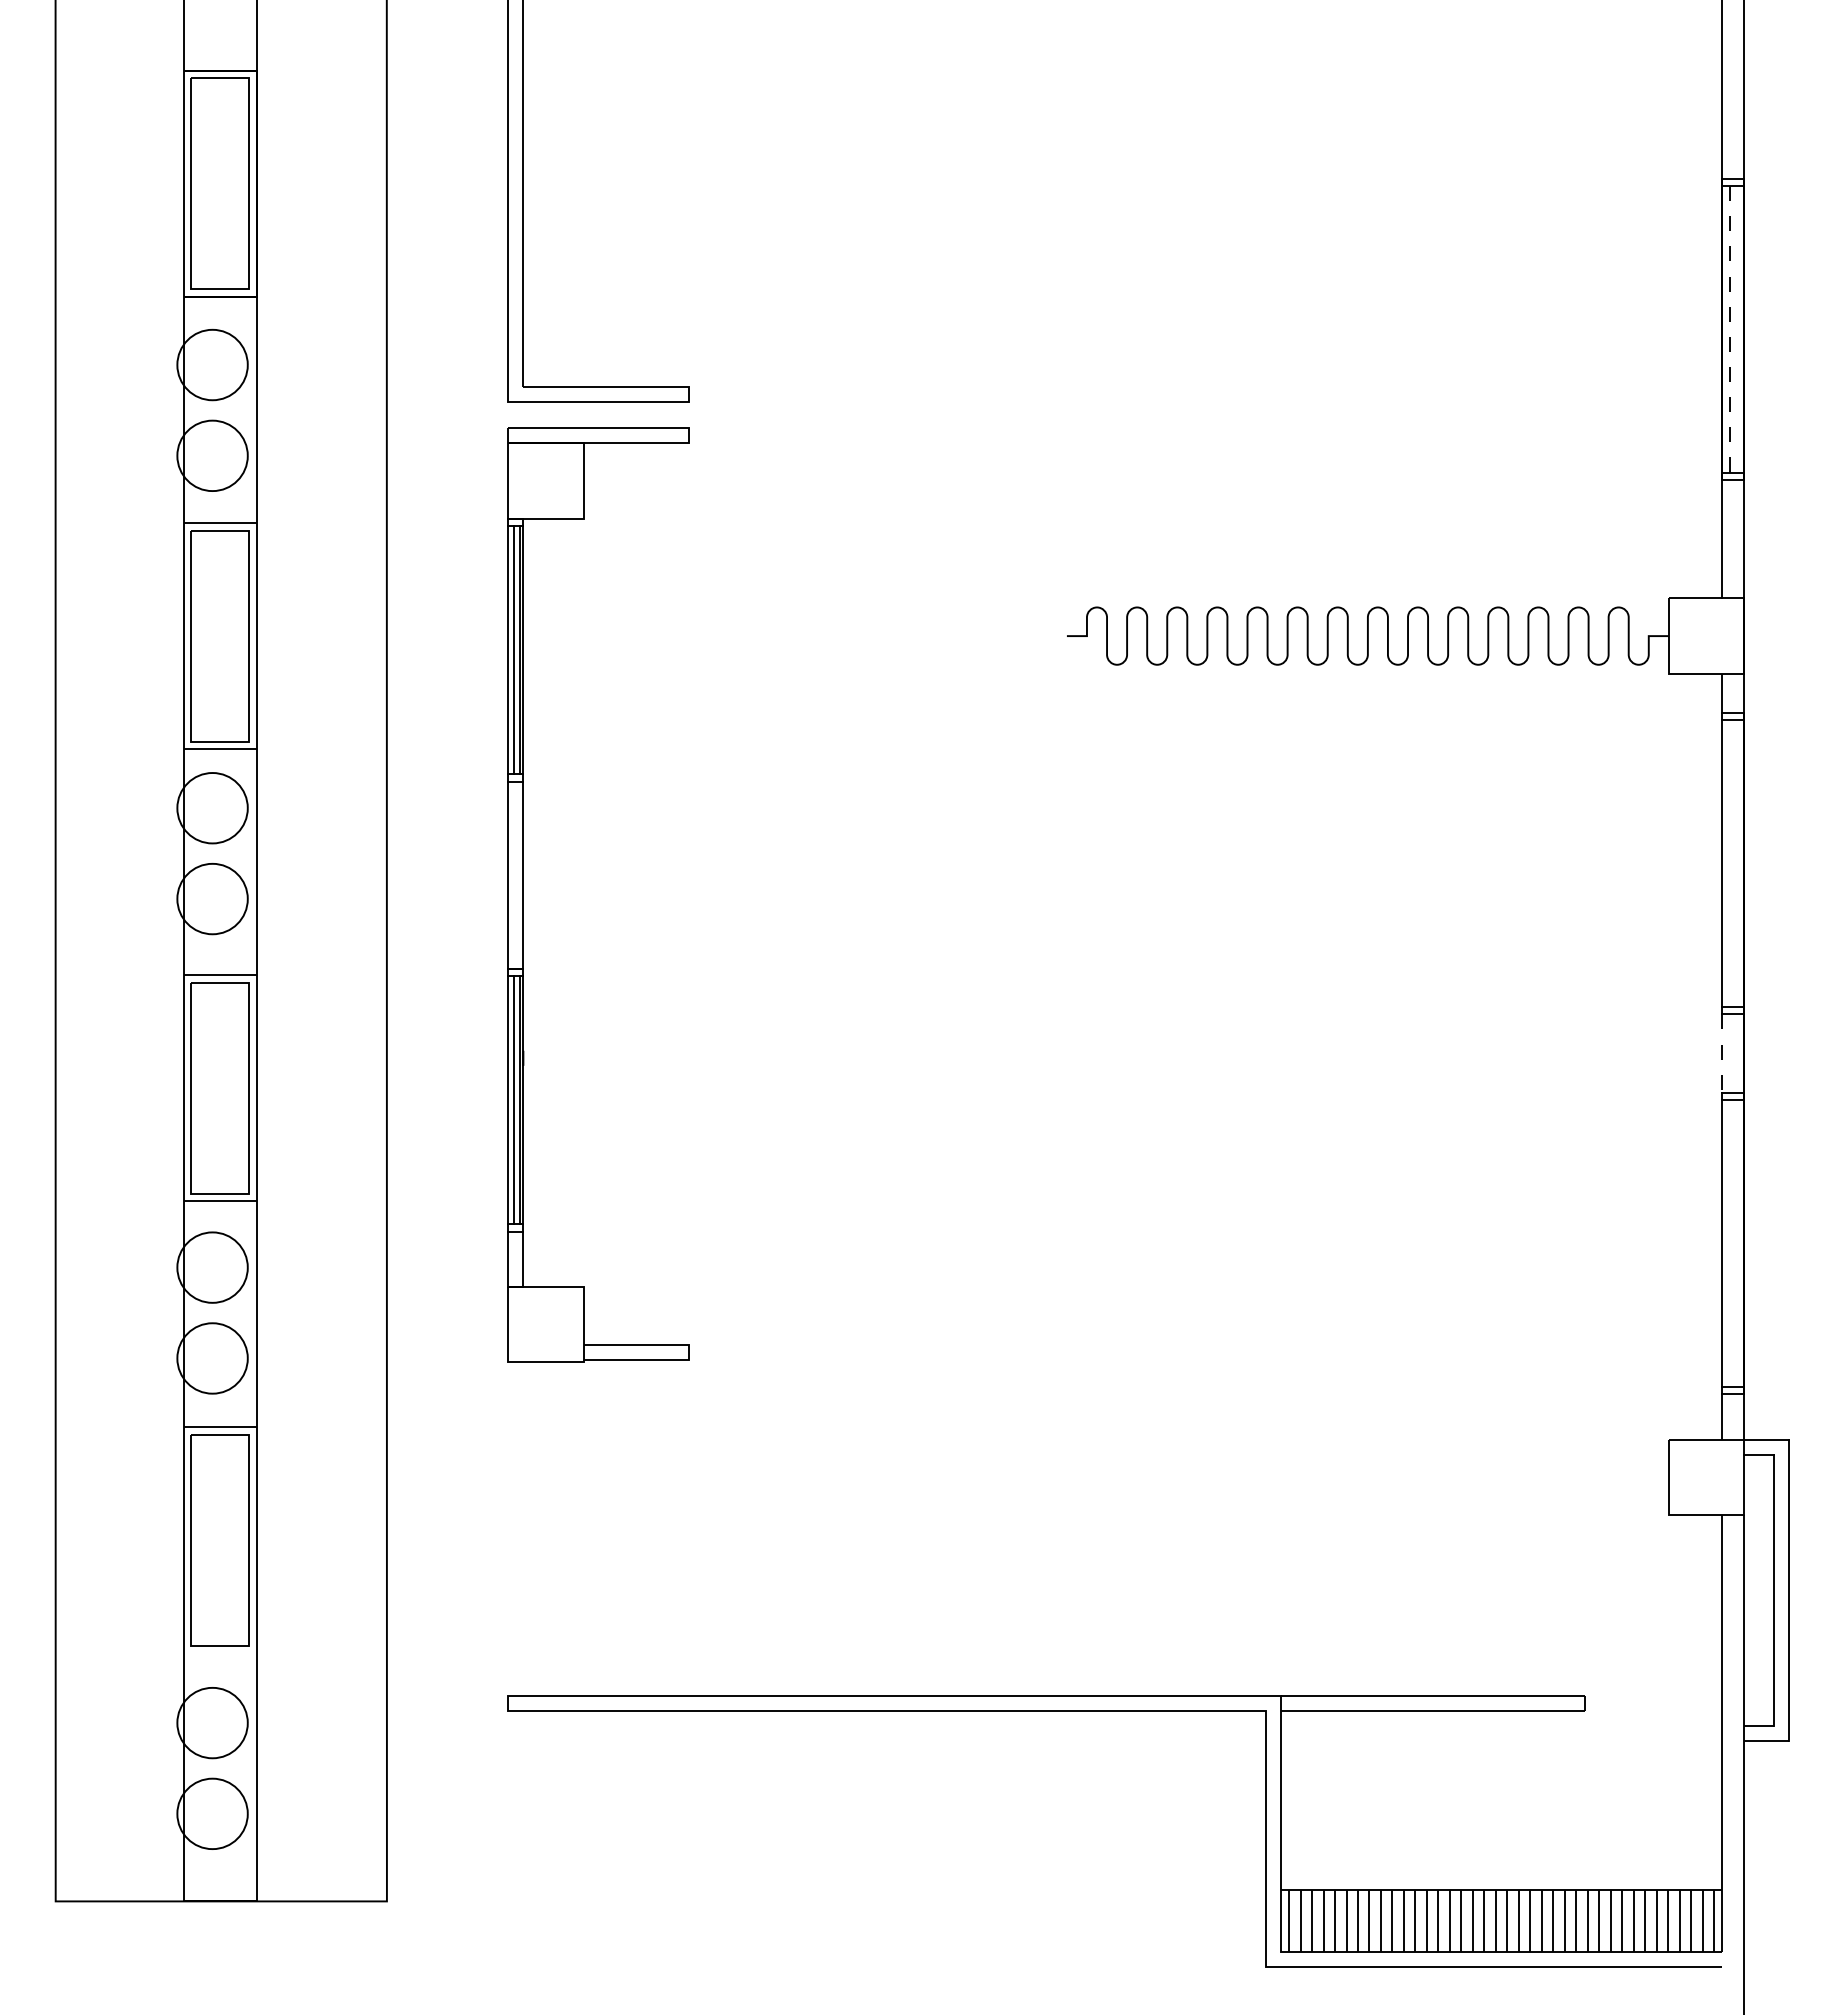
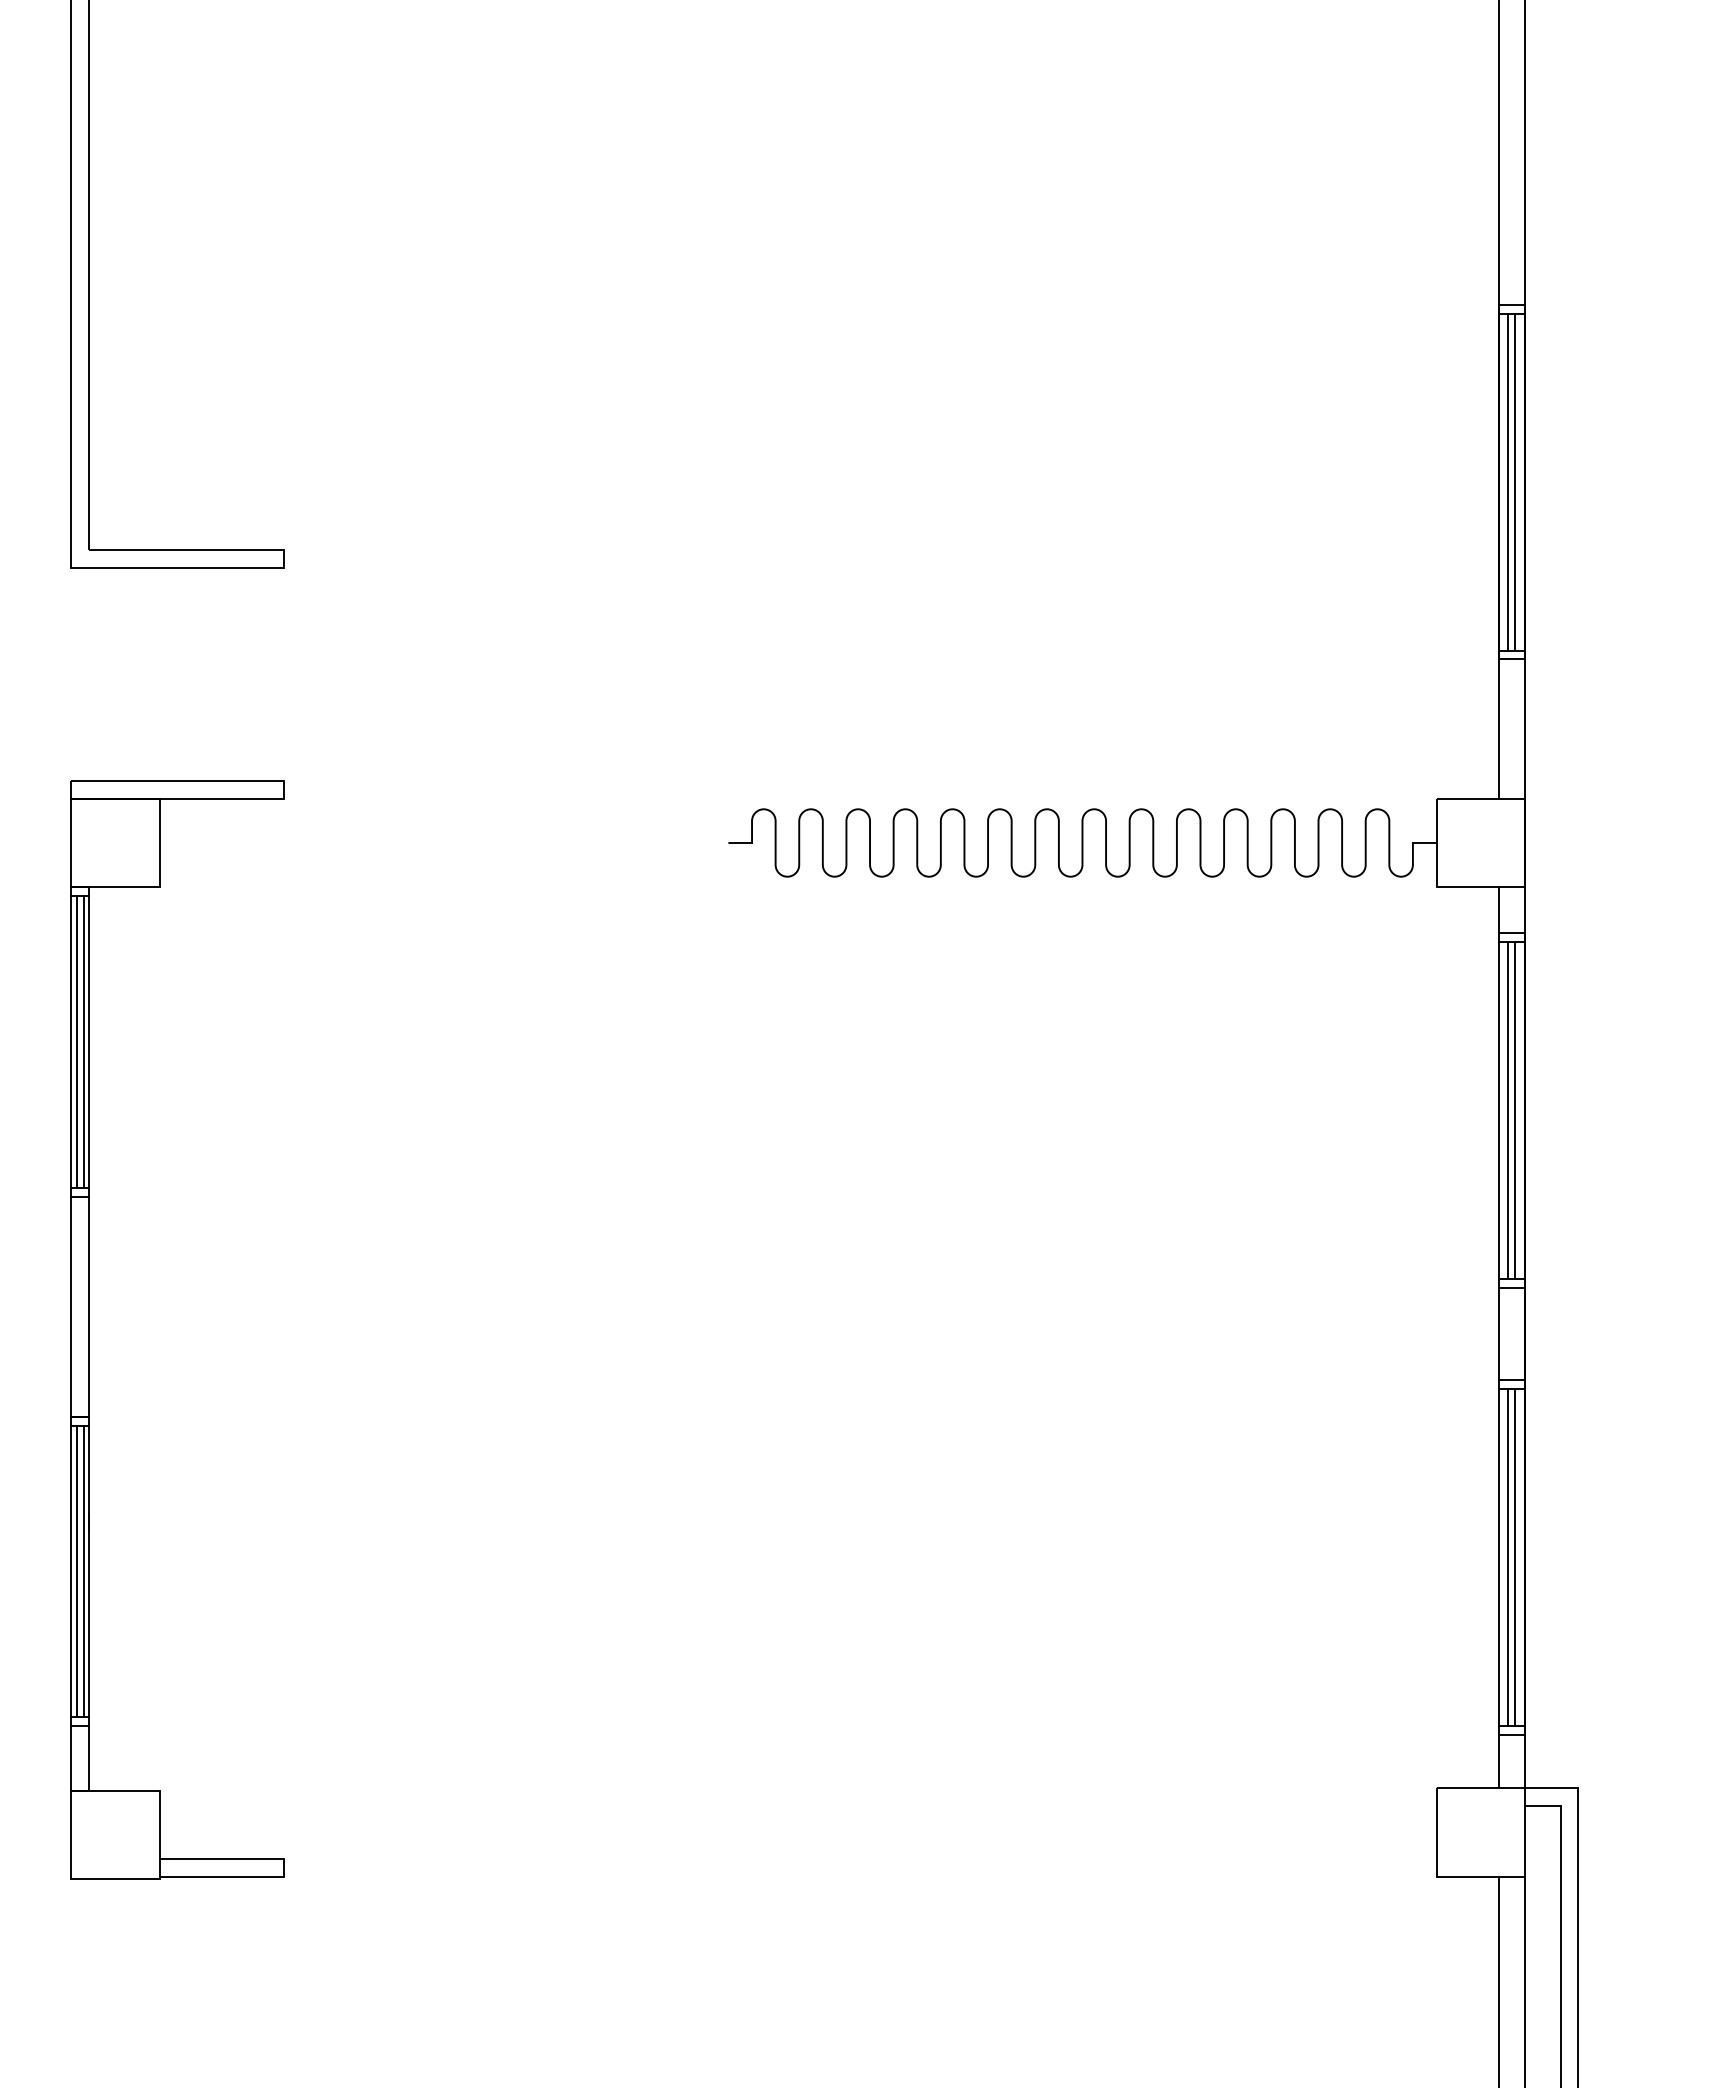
line: (1729, 328) -> (1507, 481), dashed -> solid
line: (1735, 329) -> (1514, 482), added
line: (1729, 863) -> (1507, 1110), added
line: (1735, 863) -> (1514, 1110), added
part: (523, 894) -> (89, 1329), moved
line: (1721, 1054) -> (1498, 1335), dashed -> solid
line: (1729, 1243) -> (1507, 1557), added
line: (1735, 1243) -> (1514, 1557), added

